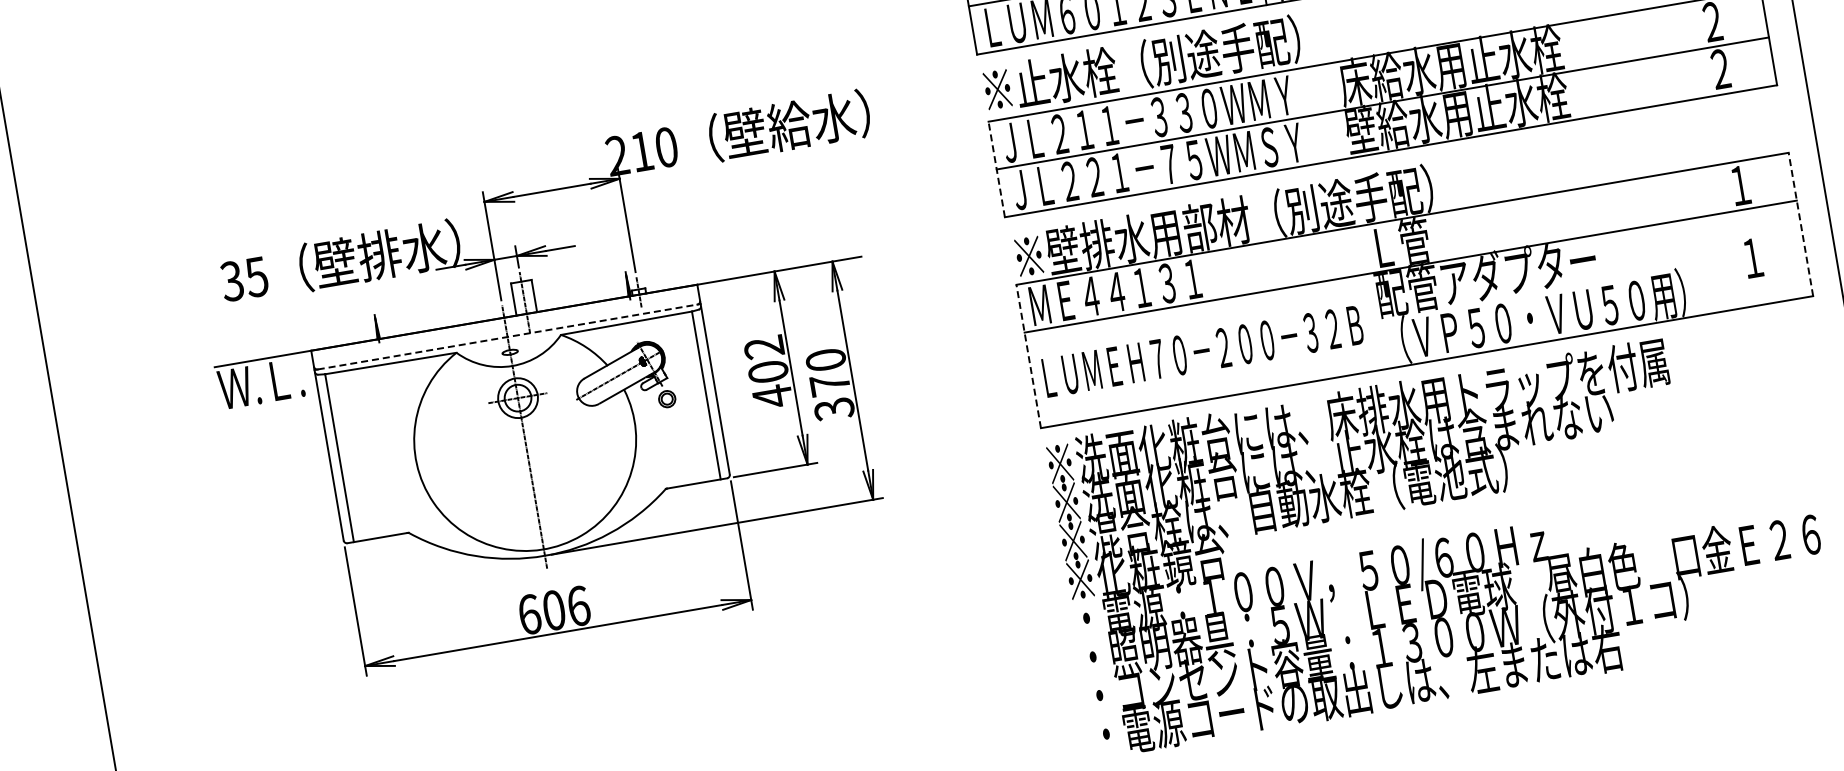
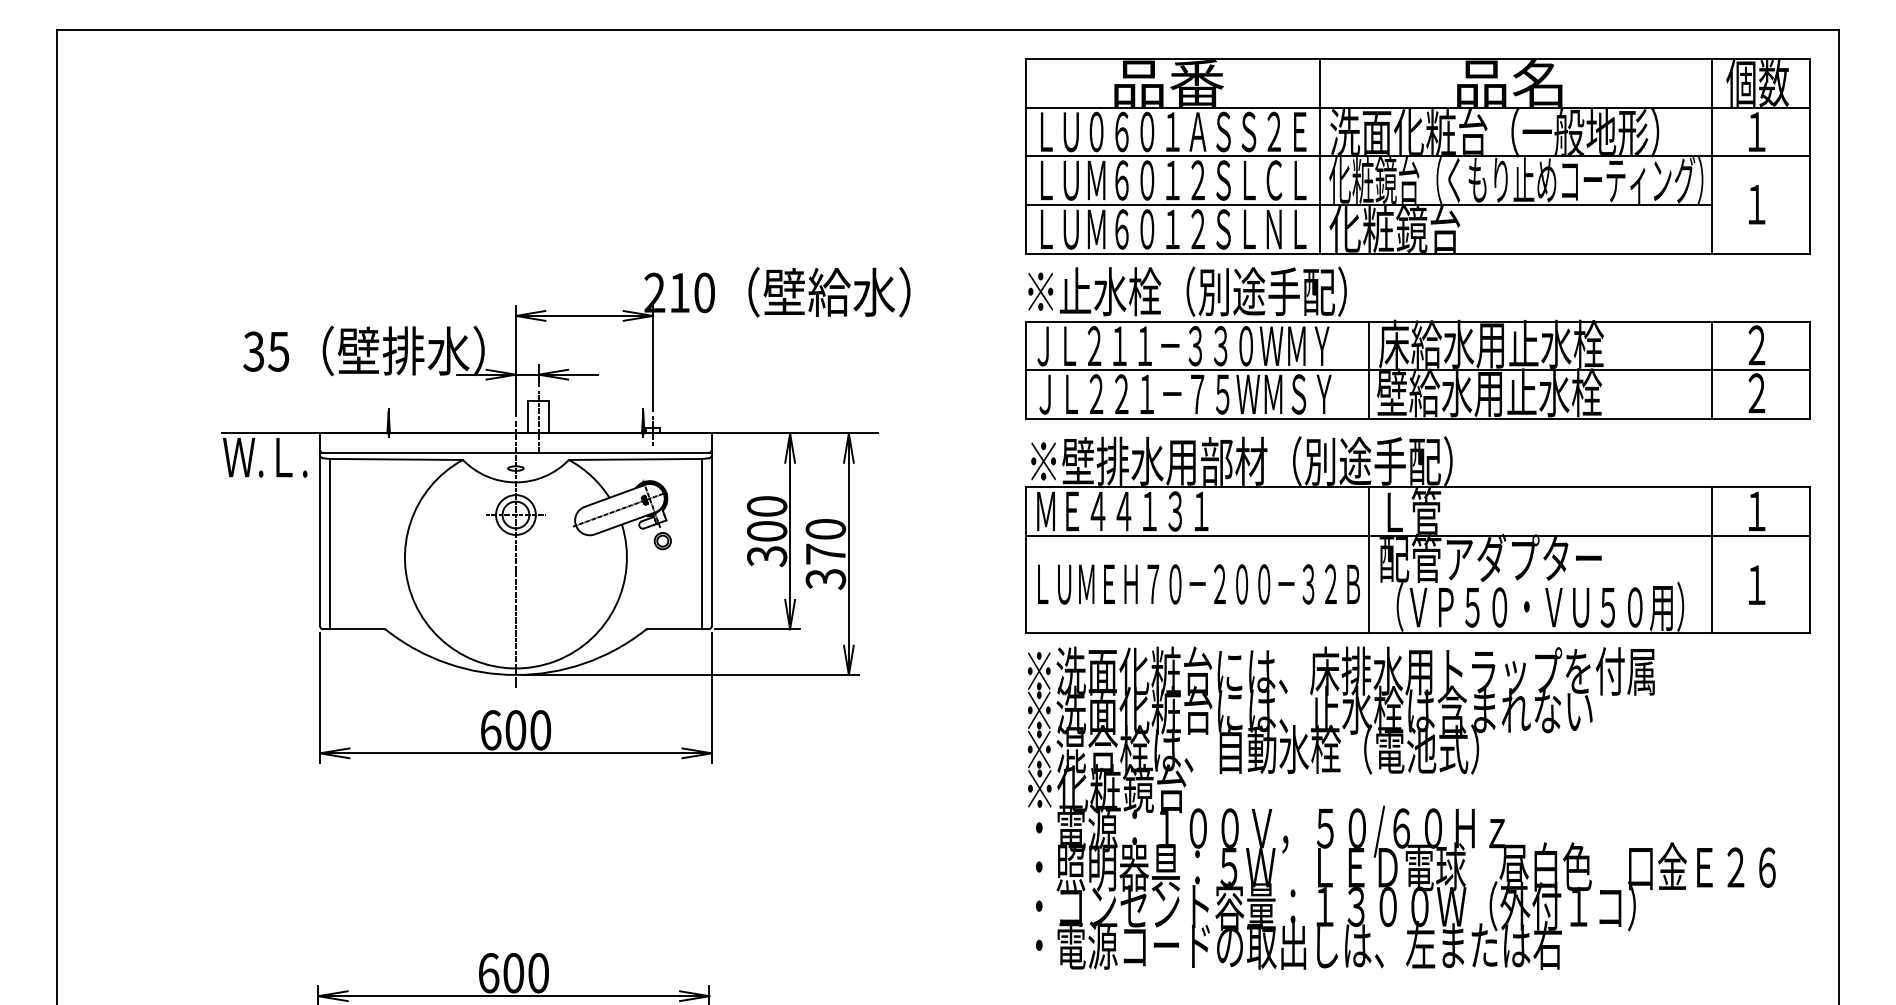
line: (1671, 53) -> (1711, 369), added
line: (1334, 110) -> (1369, 369), added
line: (996, 168) -> (1026, 369), dashed -> solid
line: (1800, 225) -> (1809, 560), dashed -> solid
line: (1703, 240) -> (1711, 559), added
line: (1366, 298) -> (1369, 559), added
line: (507, 337) -> (515, 453), dashed -> solid
line: (1028, 356) -> (1026, 560), dashed -> solid
text: (768, 372) -> (767, 531), 402 -> 300
text: (578, 606) -> (540, 730), 606 -> 600

